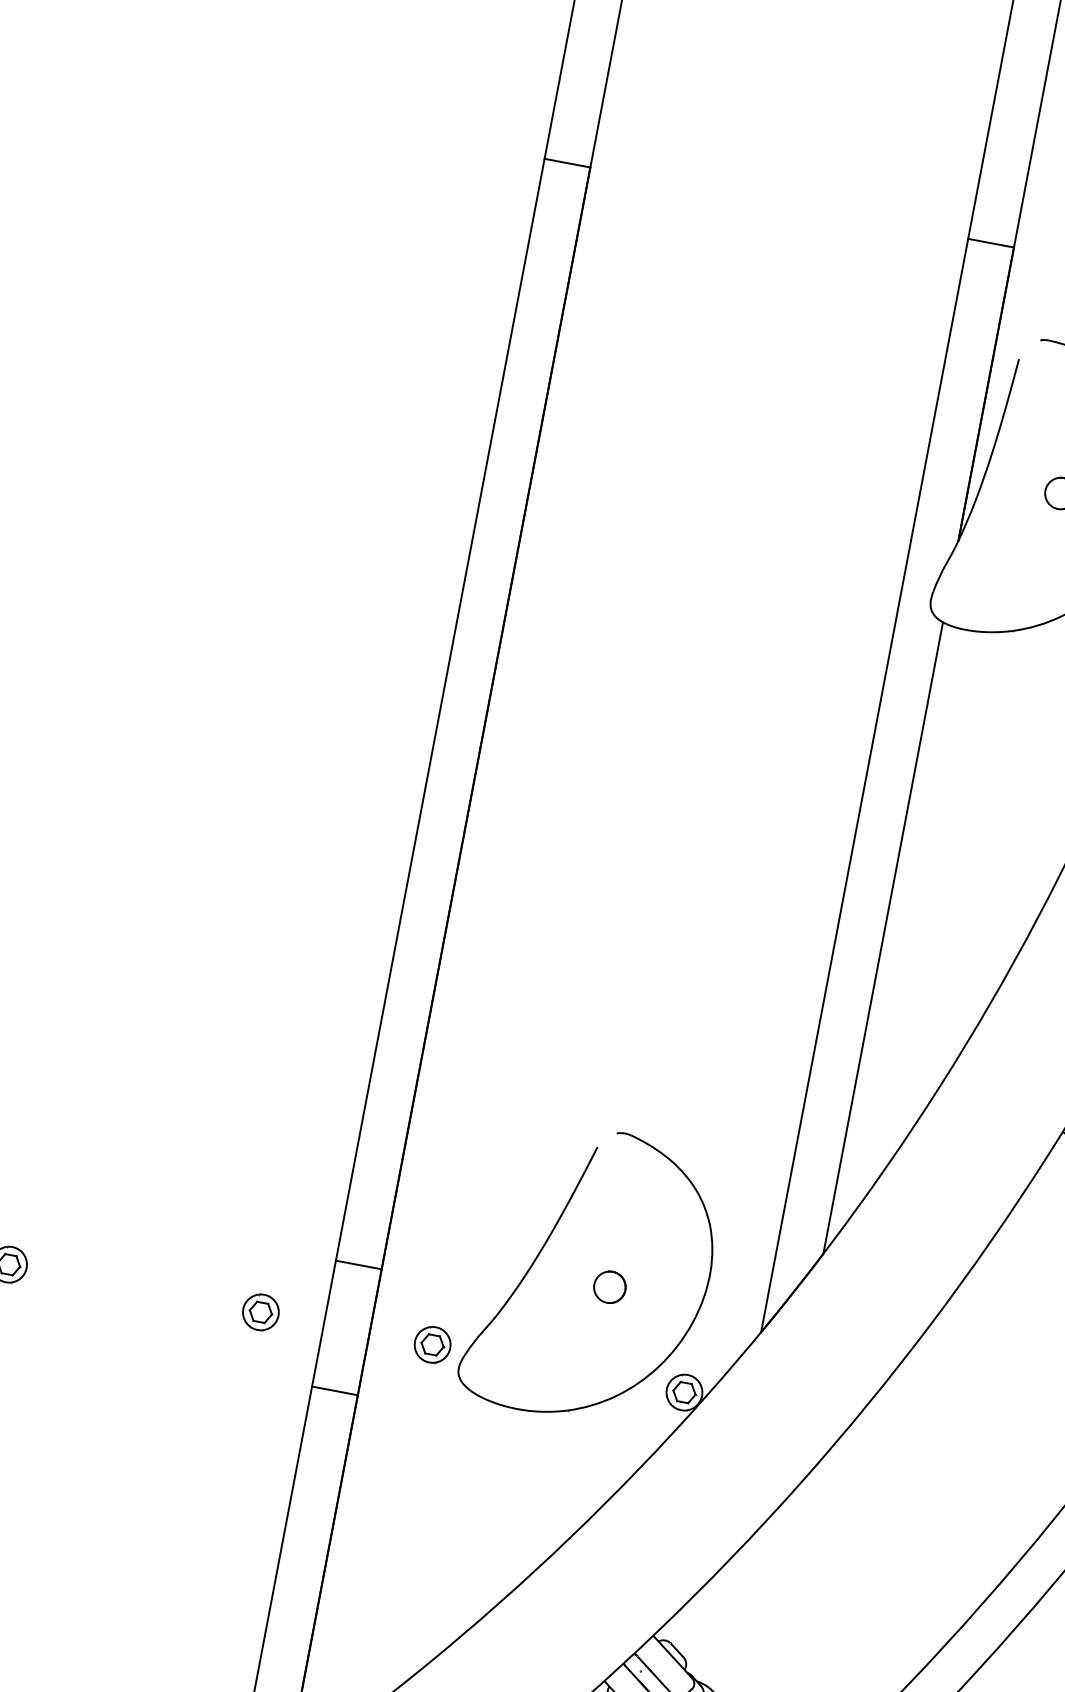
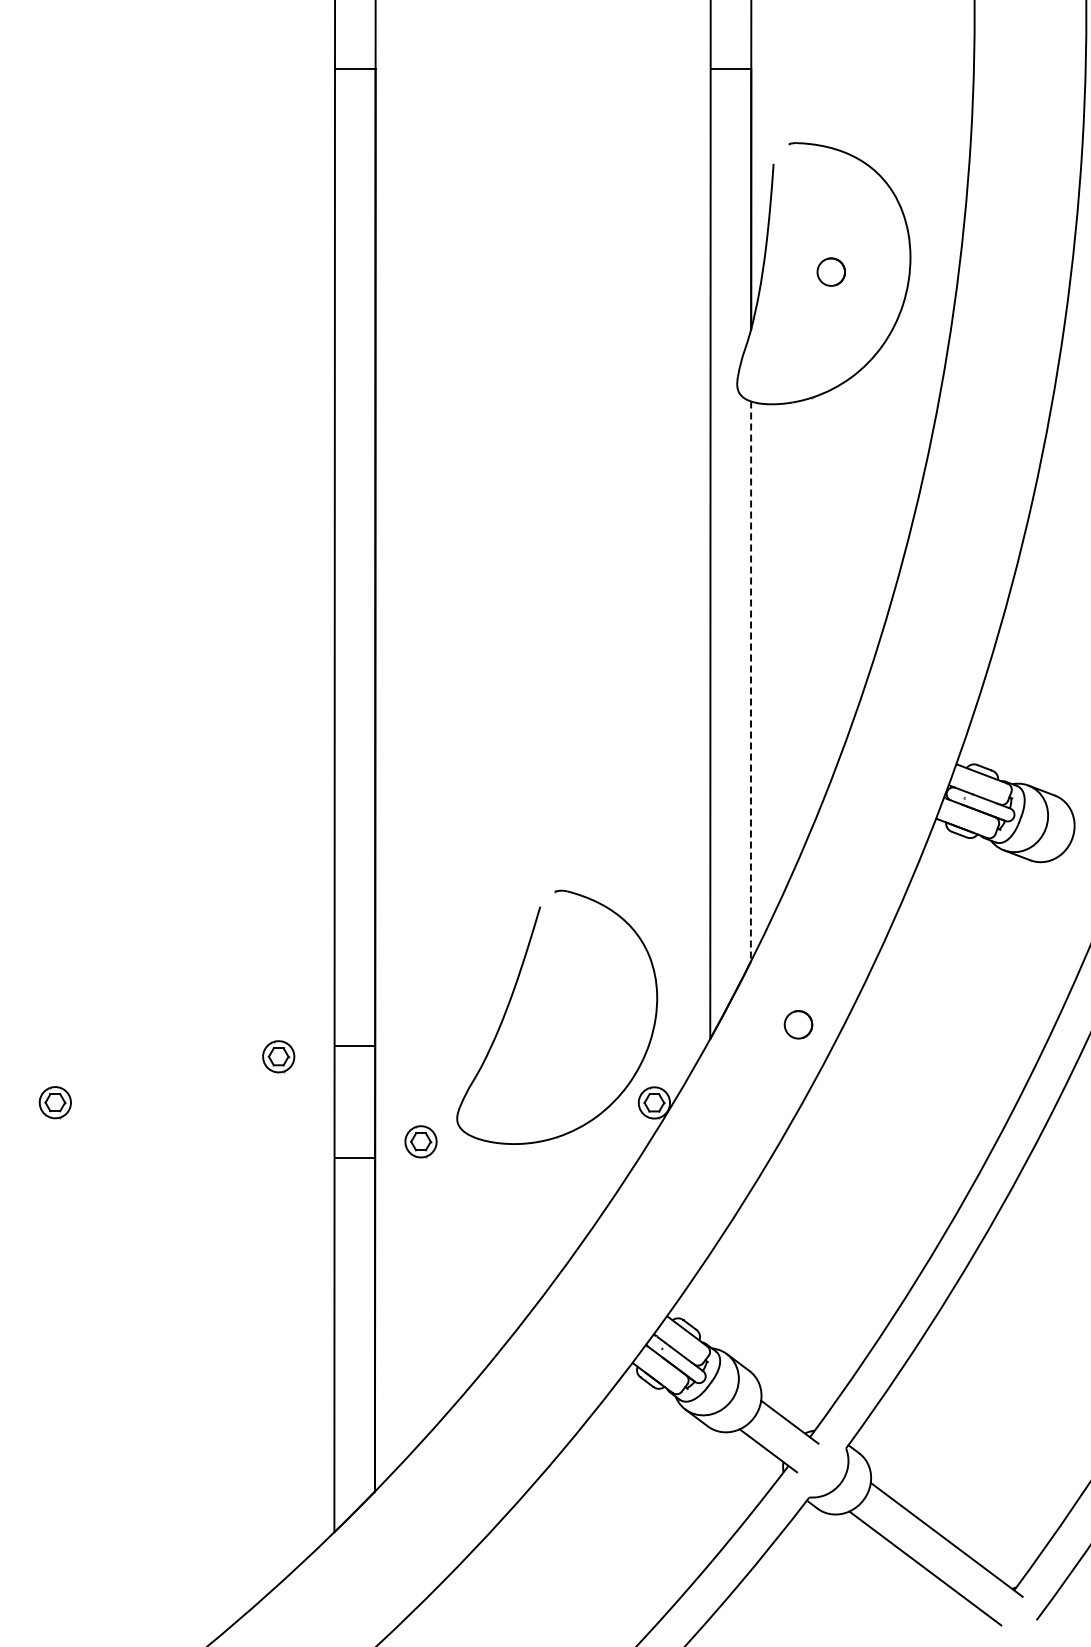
line: (883, 939) -> (751, 682), solid -> dashed
part: (609, 1286) -> (798, 1024), moved
part: (260, 1312) -> (278, 1056), moved
part: (432, 1344) -> (420, 1141), moved

